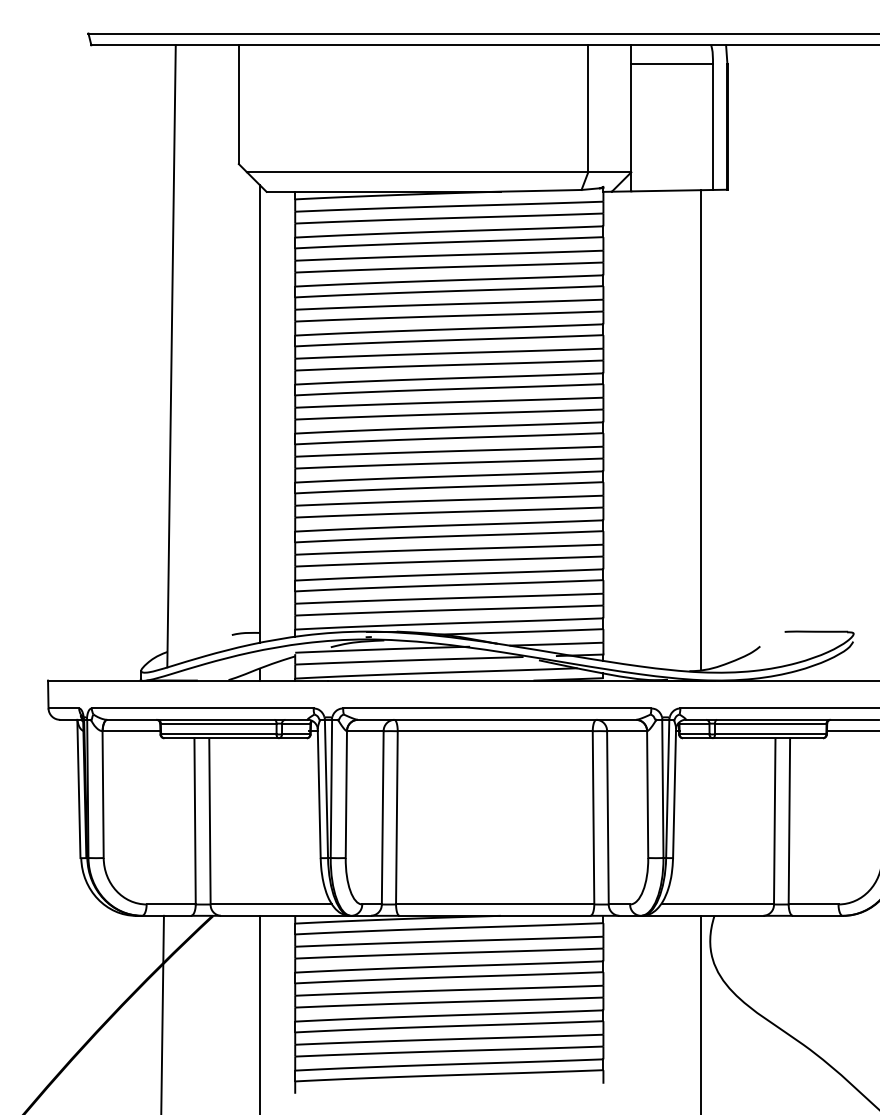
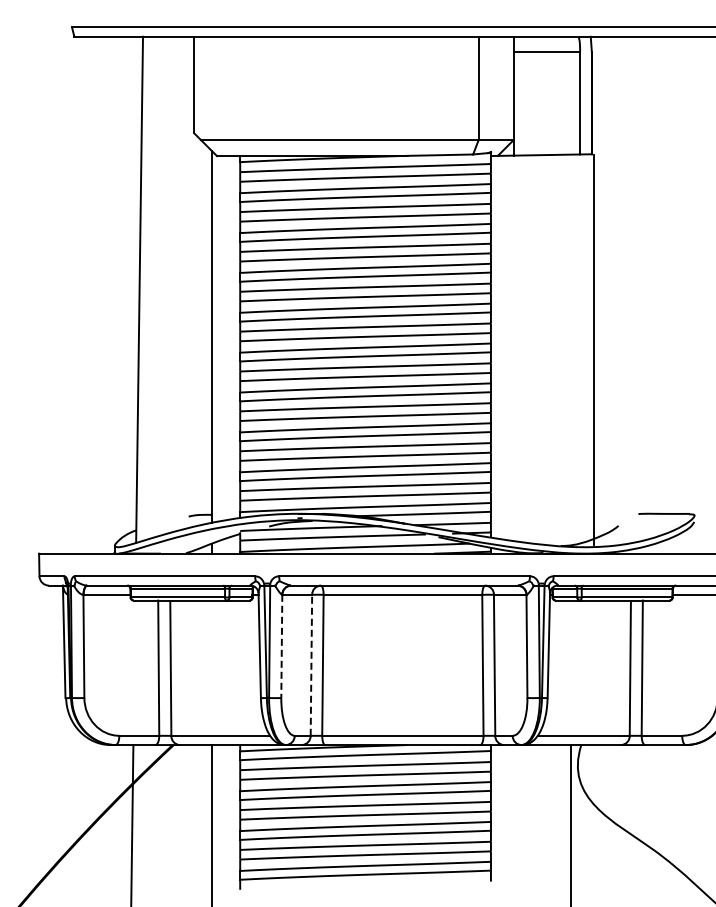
line: (701, 429) -> (593, 349), moved
line: (345, 794) -> (281, 646), solid -> dashed
line: (382, 816) -> (311, 664), solid -> dashed

